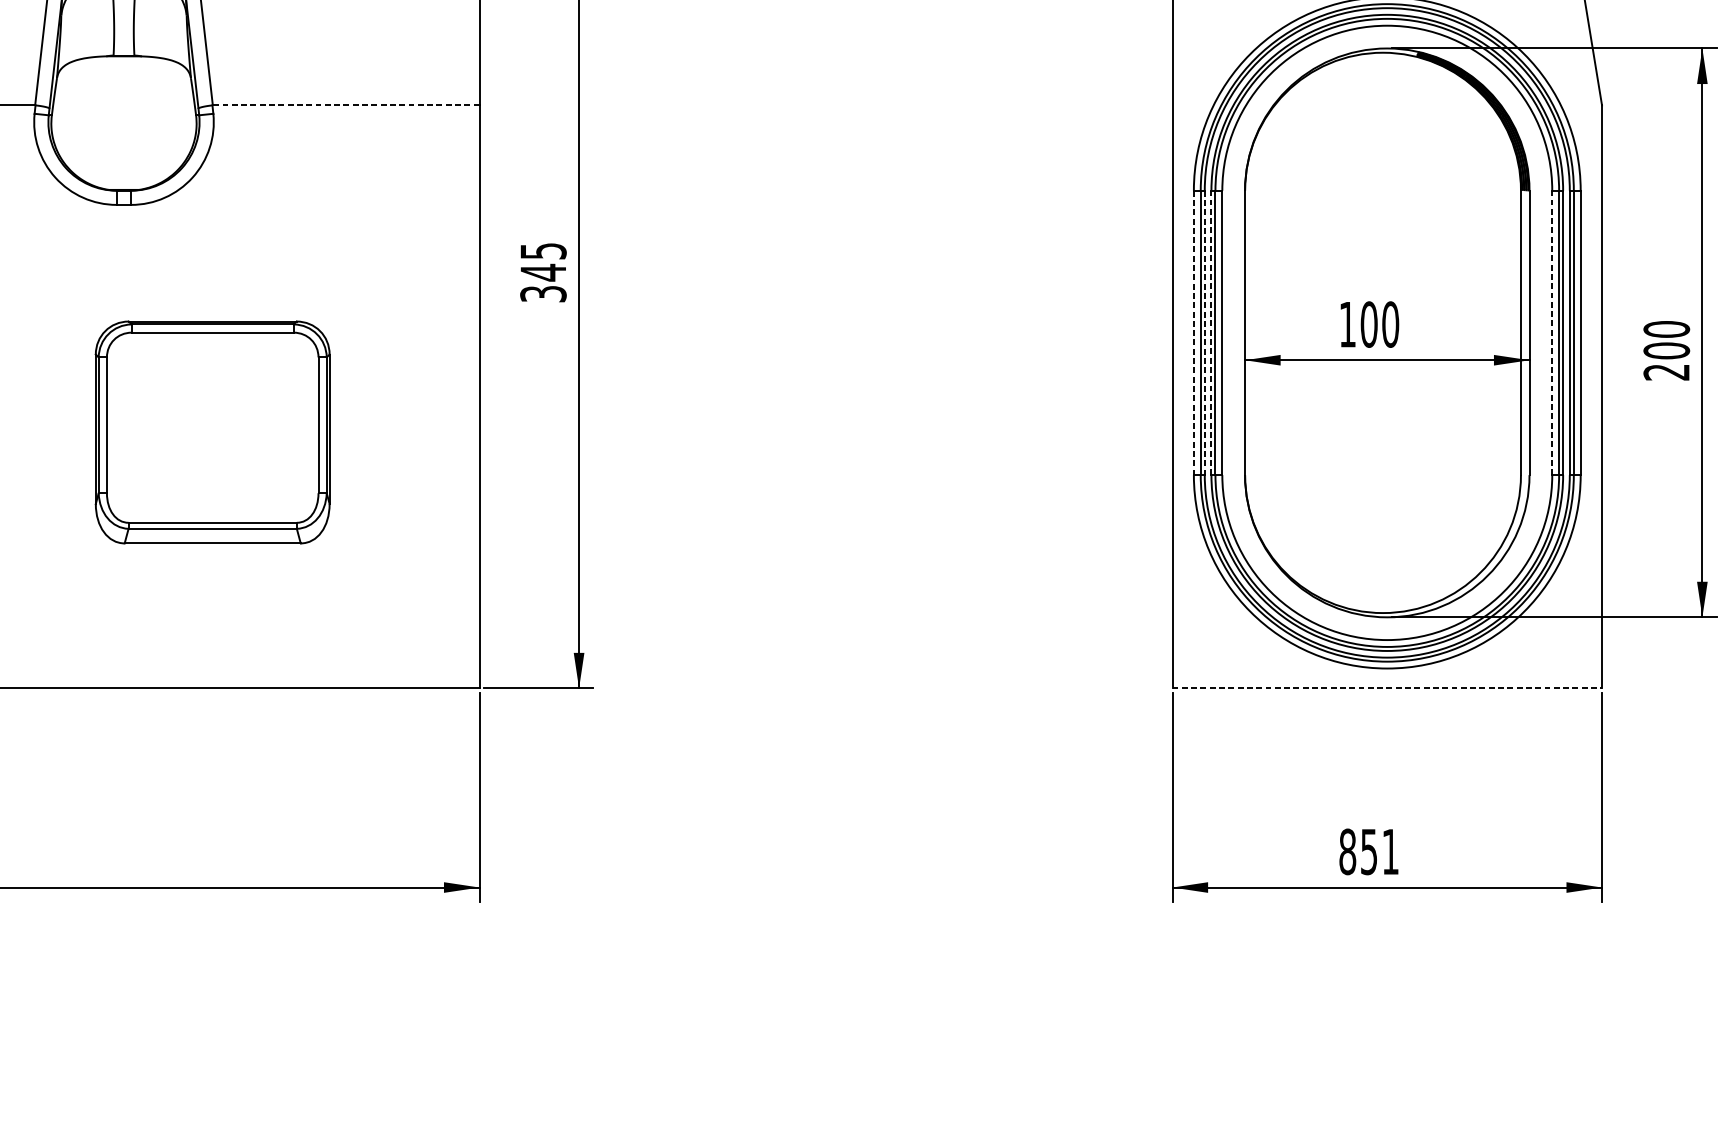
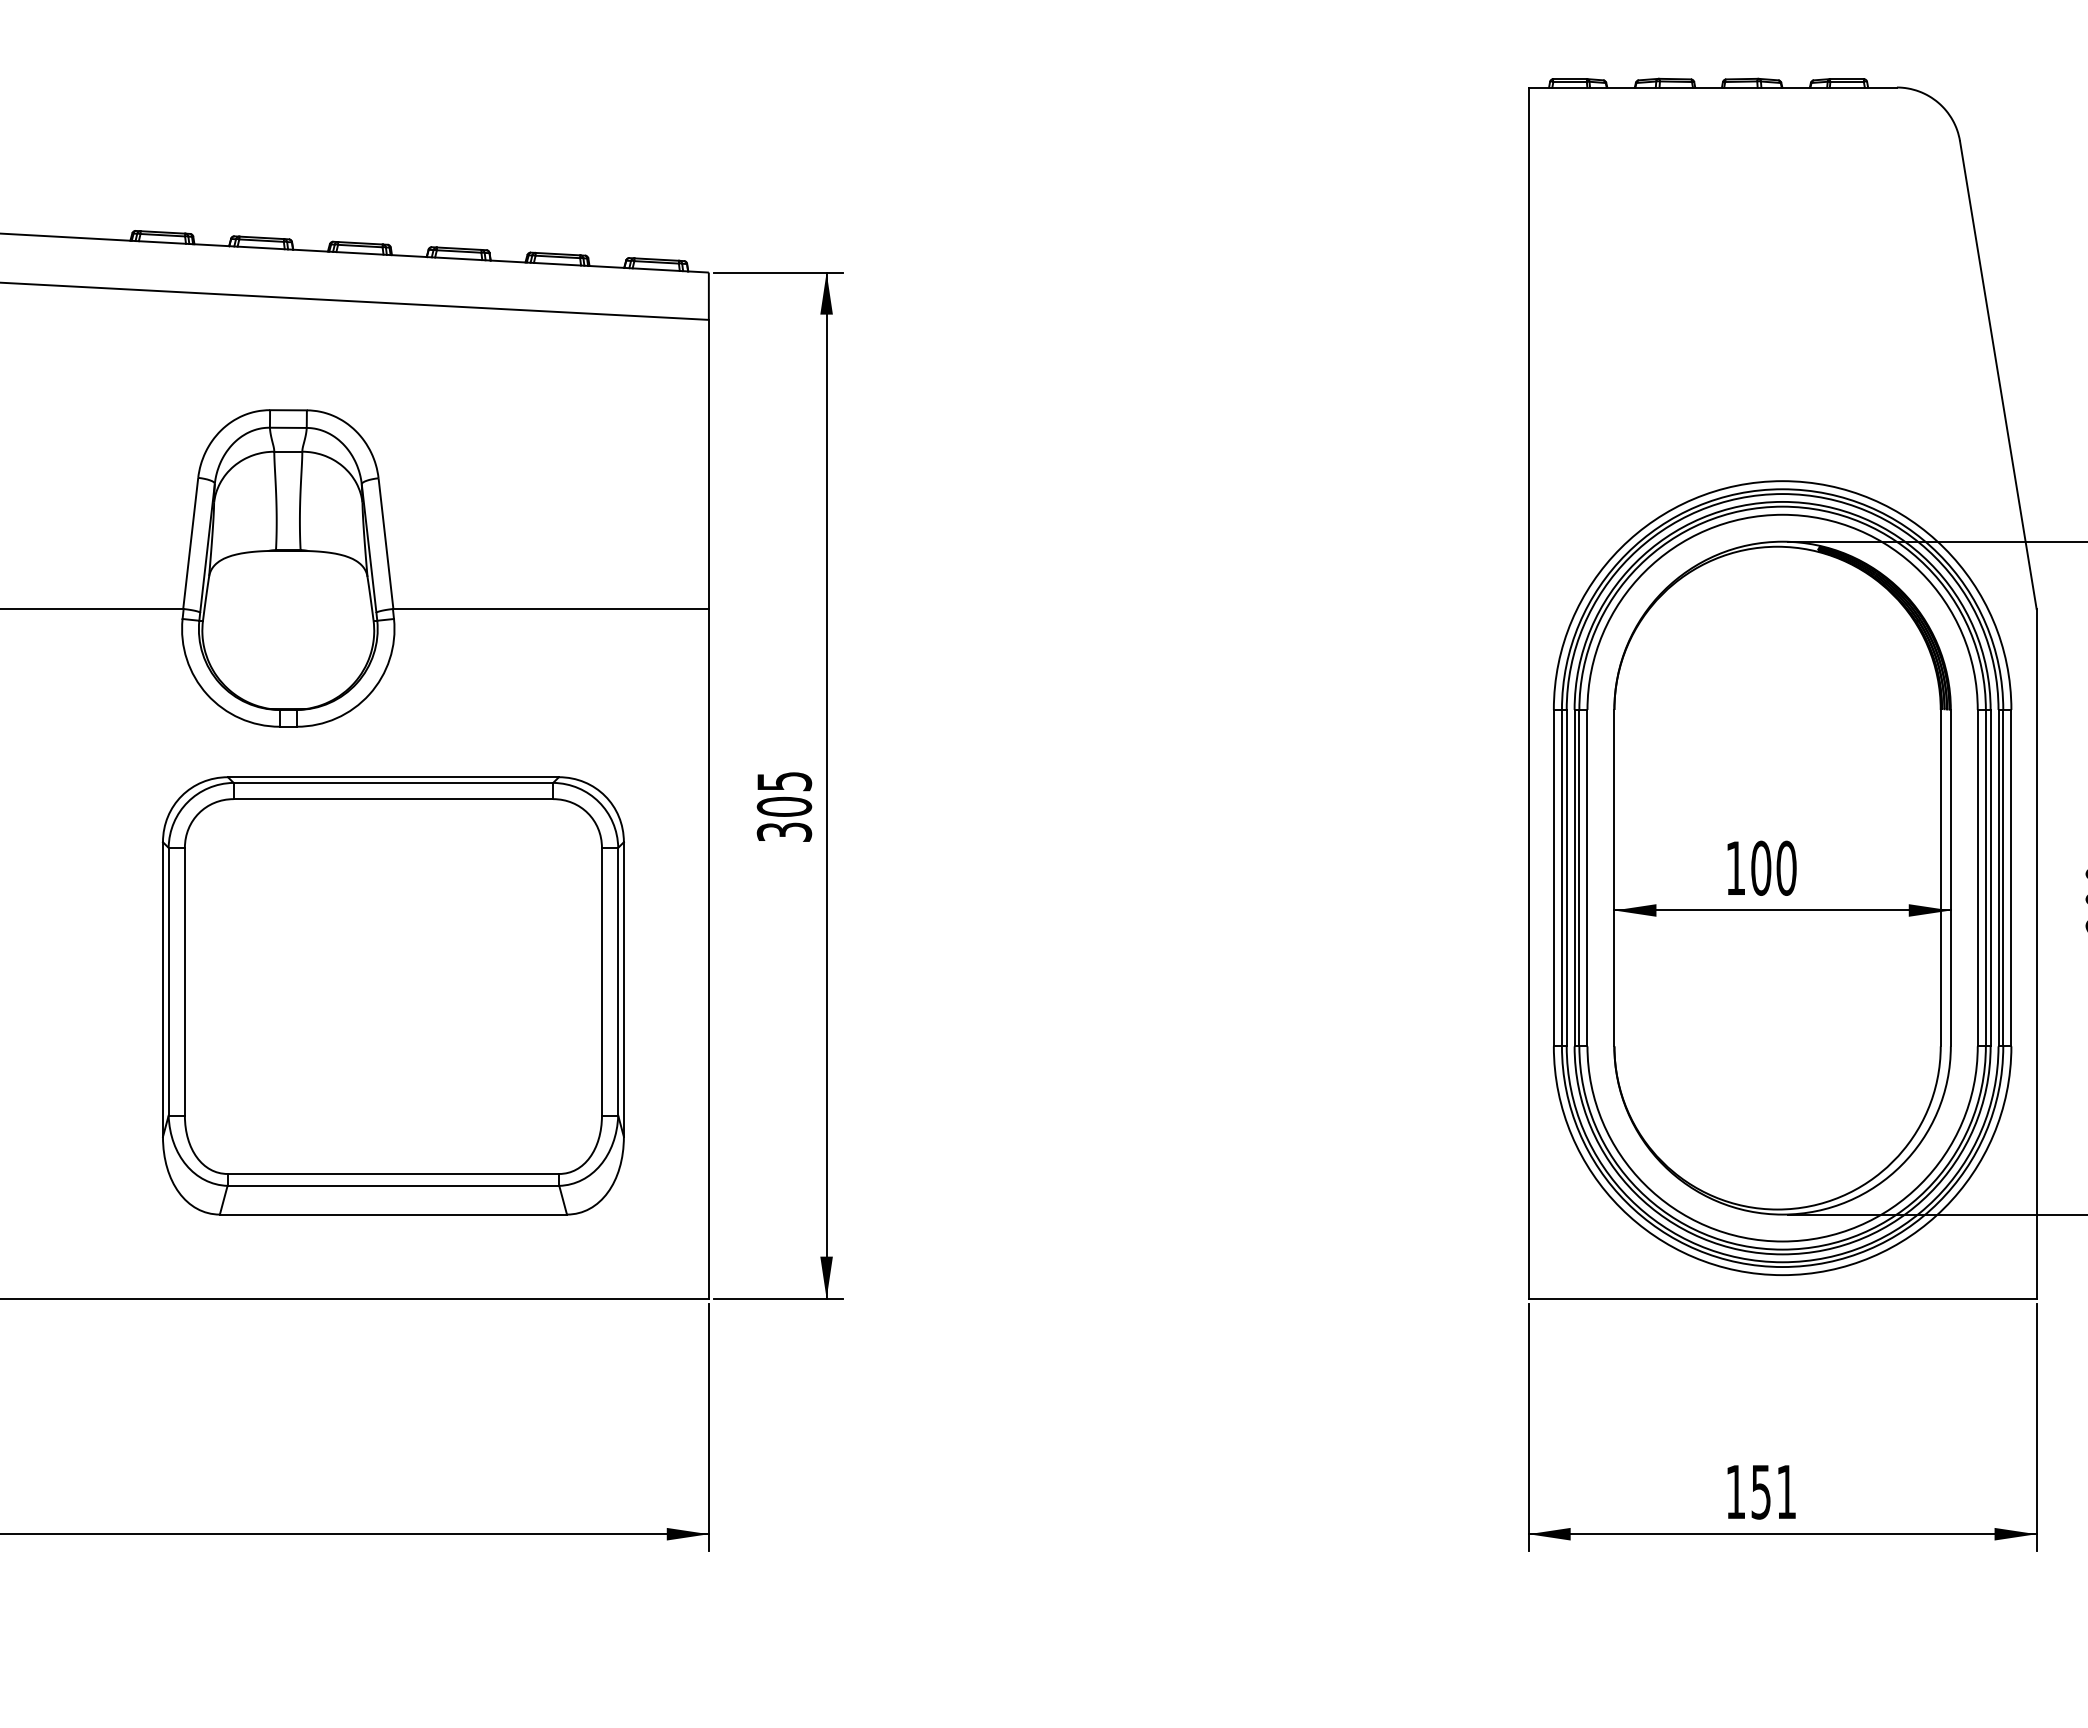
line: (346, 105) -> (551, 609), dashed -> solid
text: (543, 272) -> (784, 806), 345 -> 305
line: (1211, 332) -> (1574, 877), dashed -> solid
line: (1552, 332) -> (1977, 877), dashed -> solid
line: (1193, 333) -> (1553, 878), dashed -> solid
line: (1204, 333) -> (1566, 878), dashed -> solid
part: (212, 432) -> (392, 995), size x1.67
line: (1388, 688) -> (1783, 1298), dashed -> solid
text: (1347, 851) -> (1735, 1491), 851 -> 151

